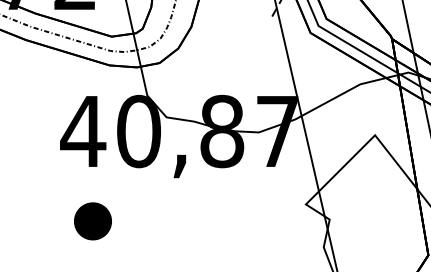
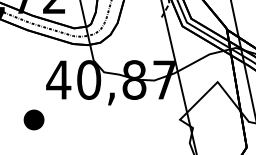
part: (91, 220) -> (33, 119), moved

